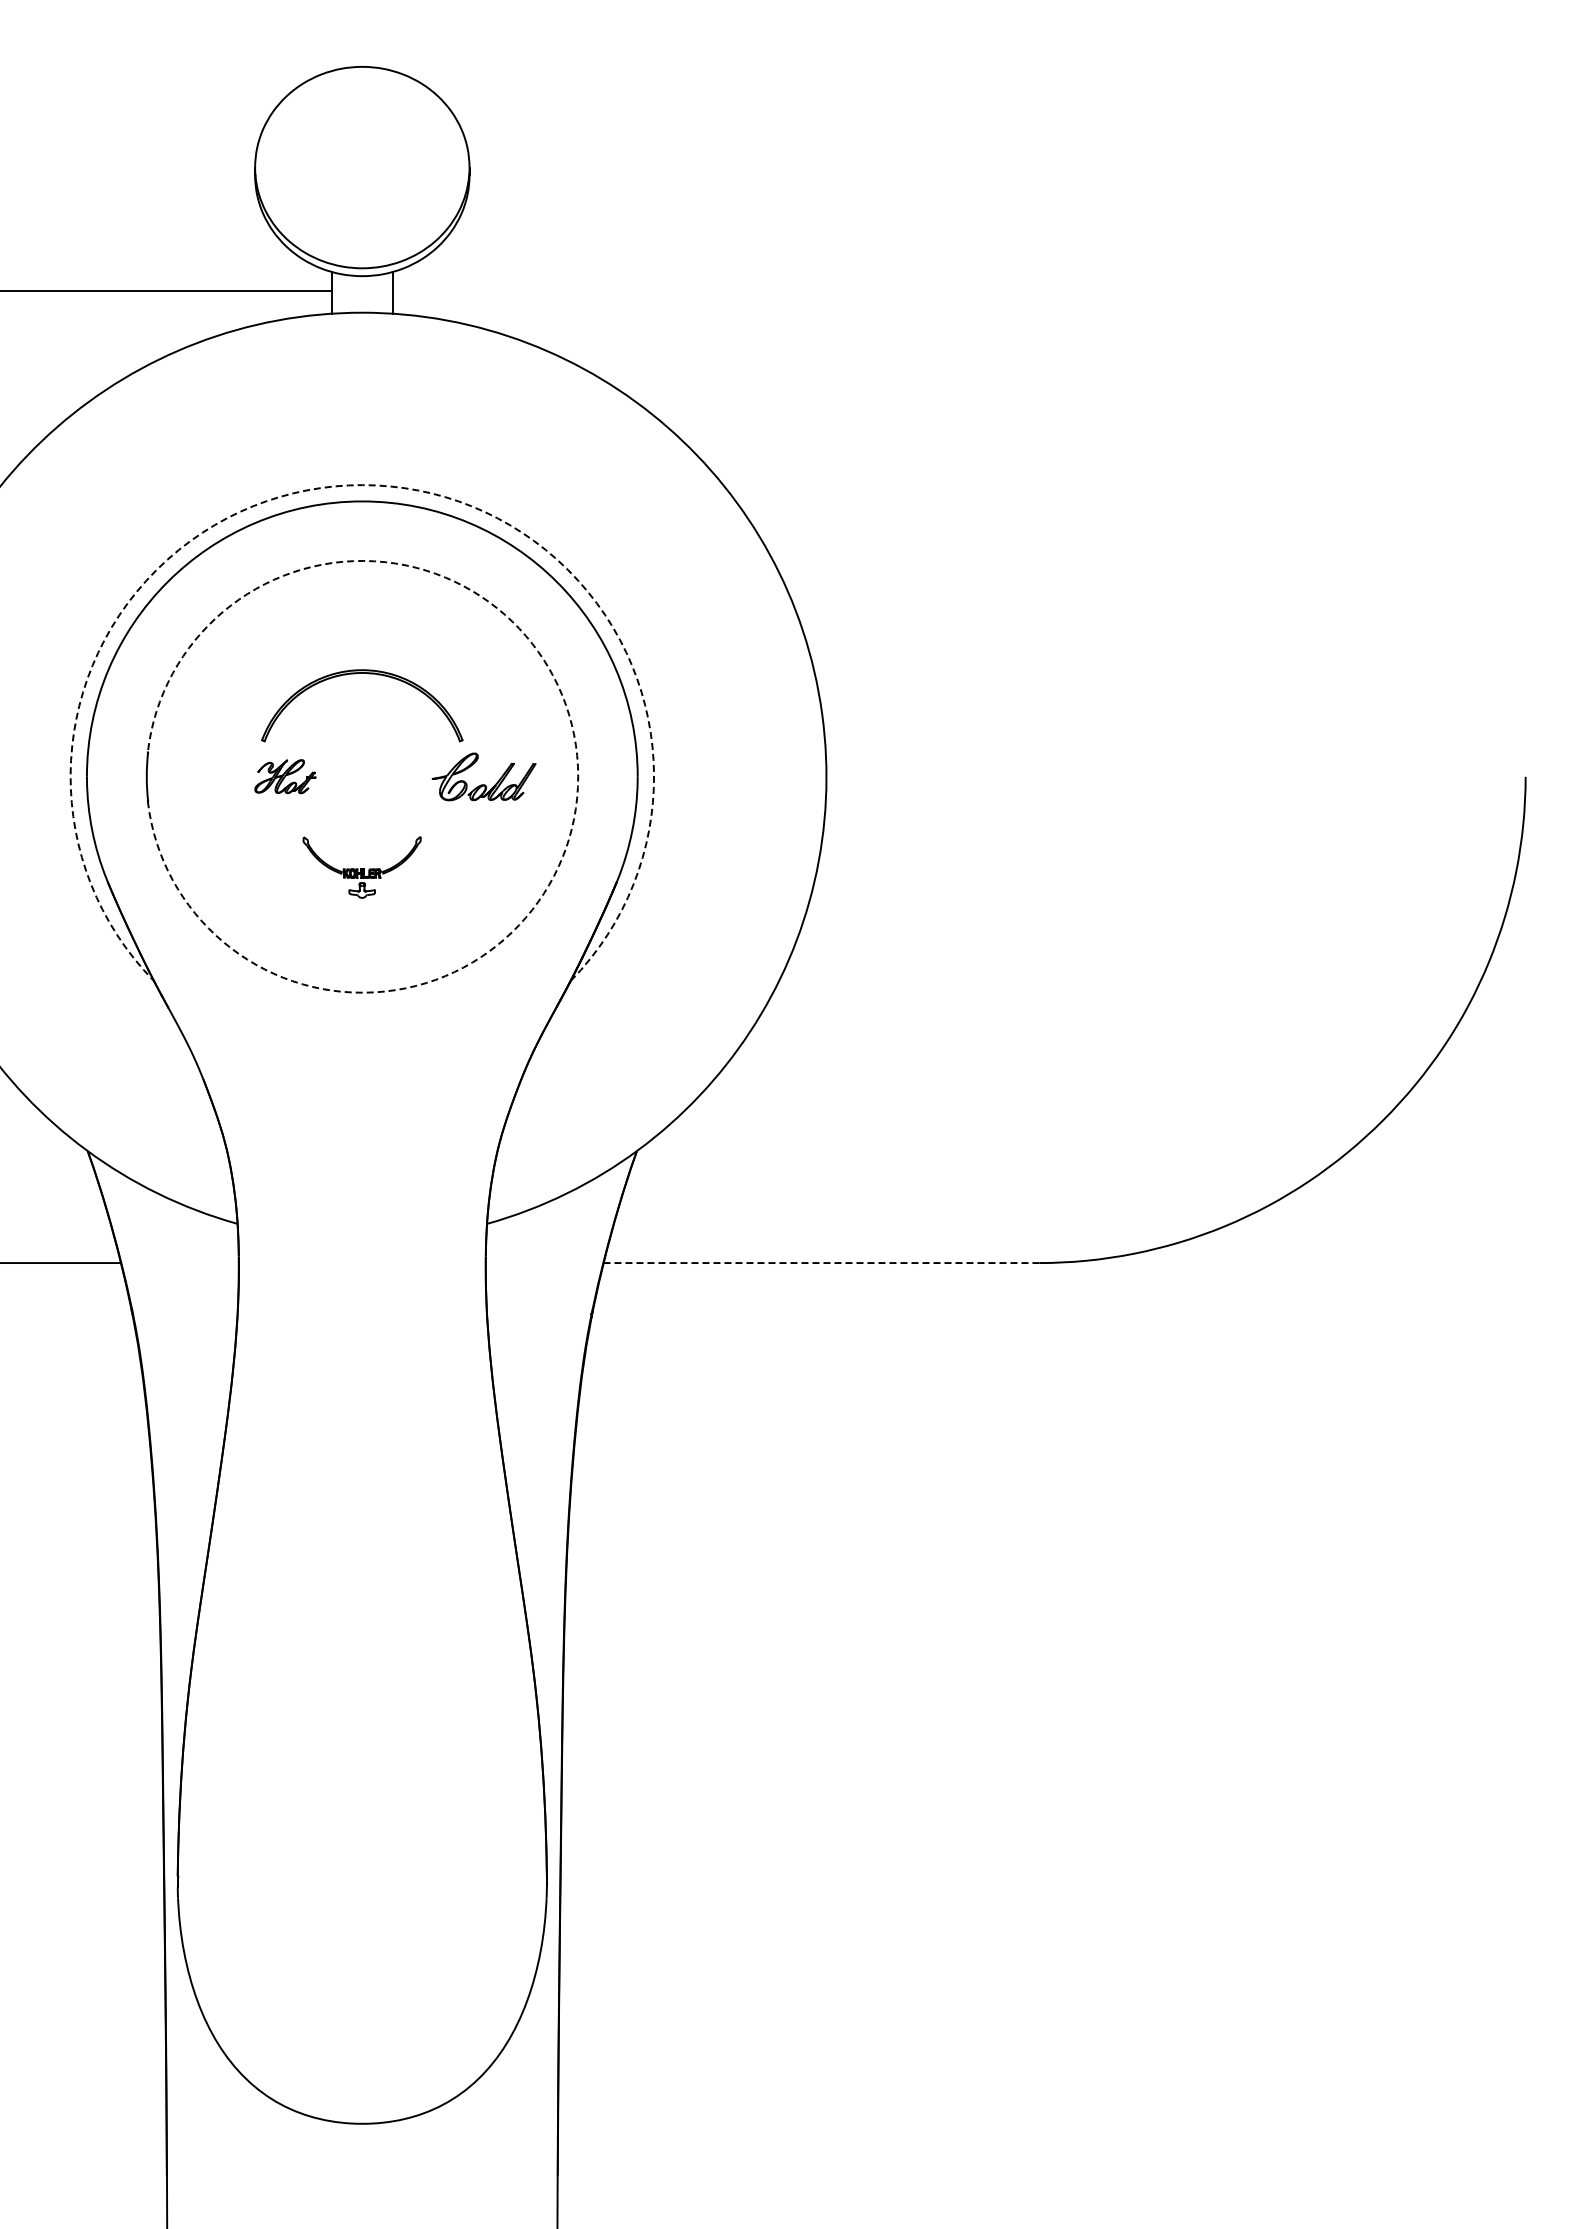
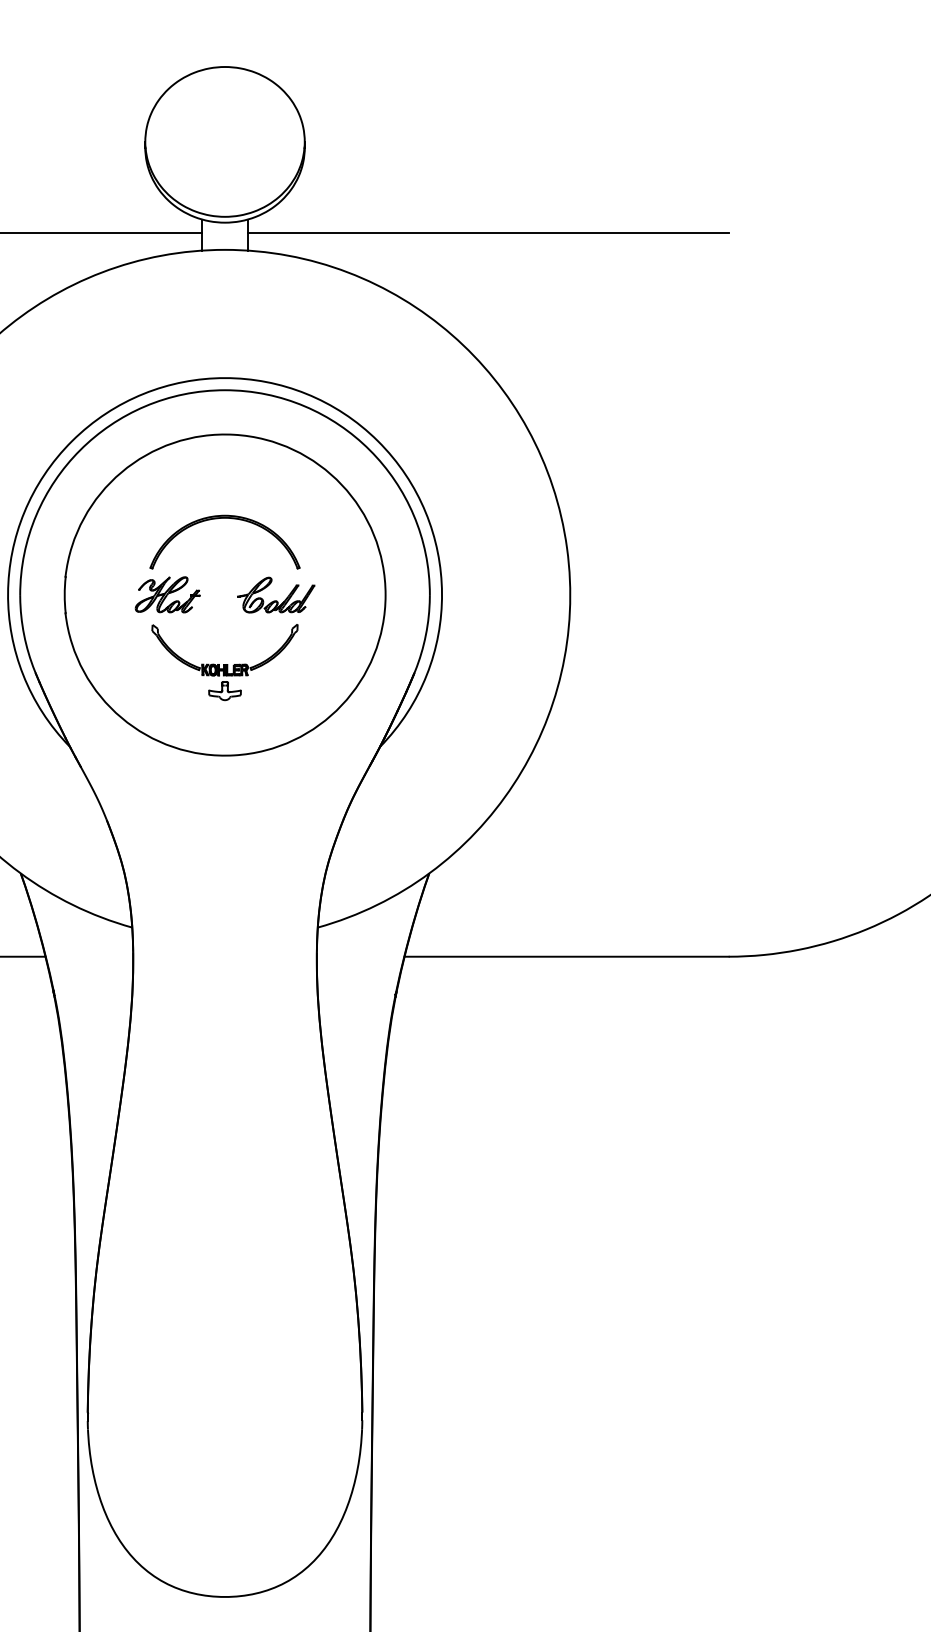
line: (715, 290) -> (487, 233), added
arc: (362, 485) -> (225, 378), dashed -> solid
part: (285, 776) -> (167, 594), size x1.43
arc: (578, 776) -> (385, 594), dashed -> solid
part: (483, 784) -> (275, 600), moved
part: (361, 867) -> (224, 662), size x1.67
line: (821, 1263) -> (566, 957), dashed -> solid

